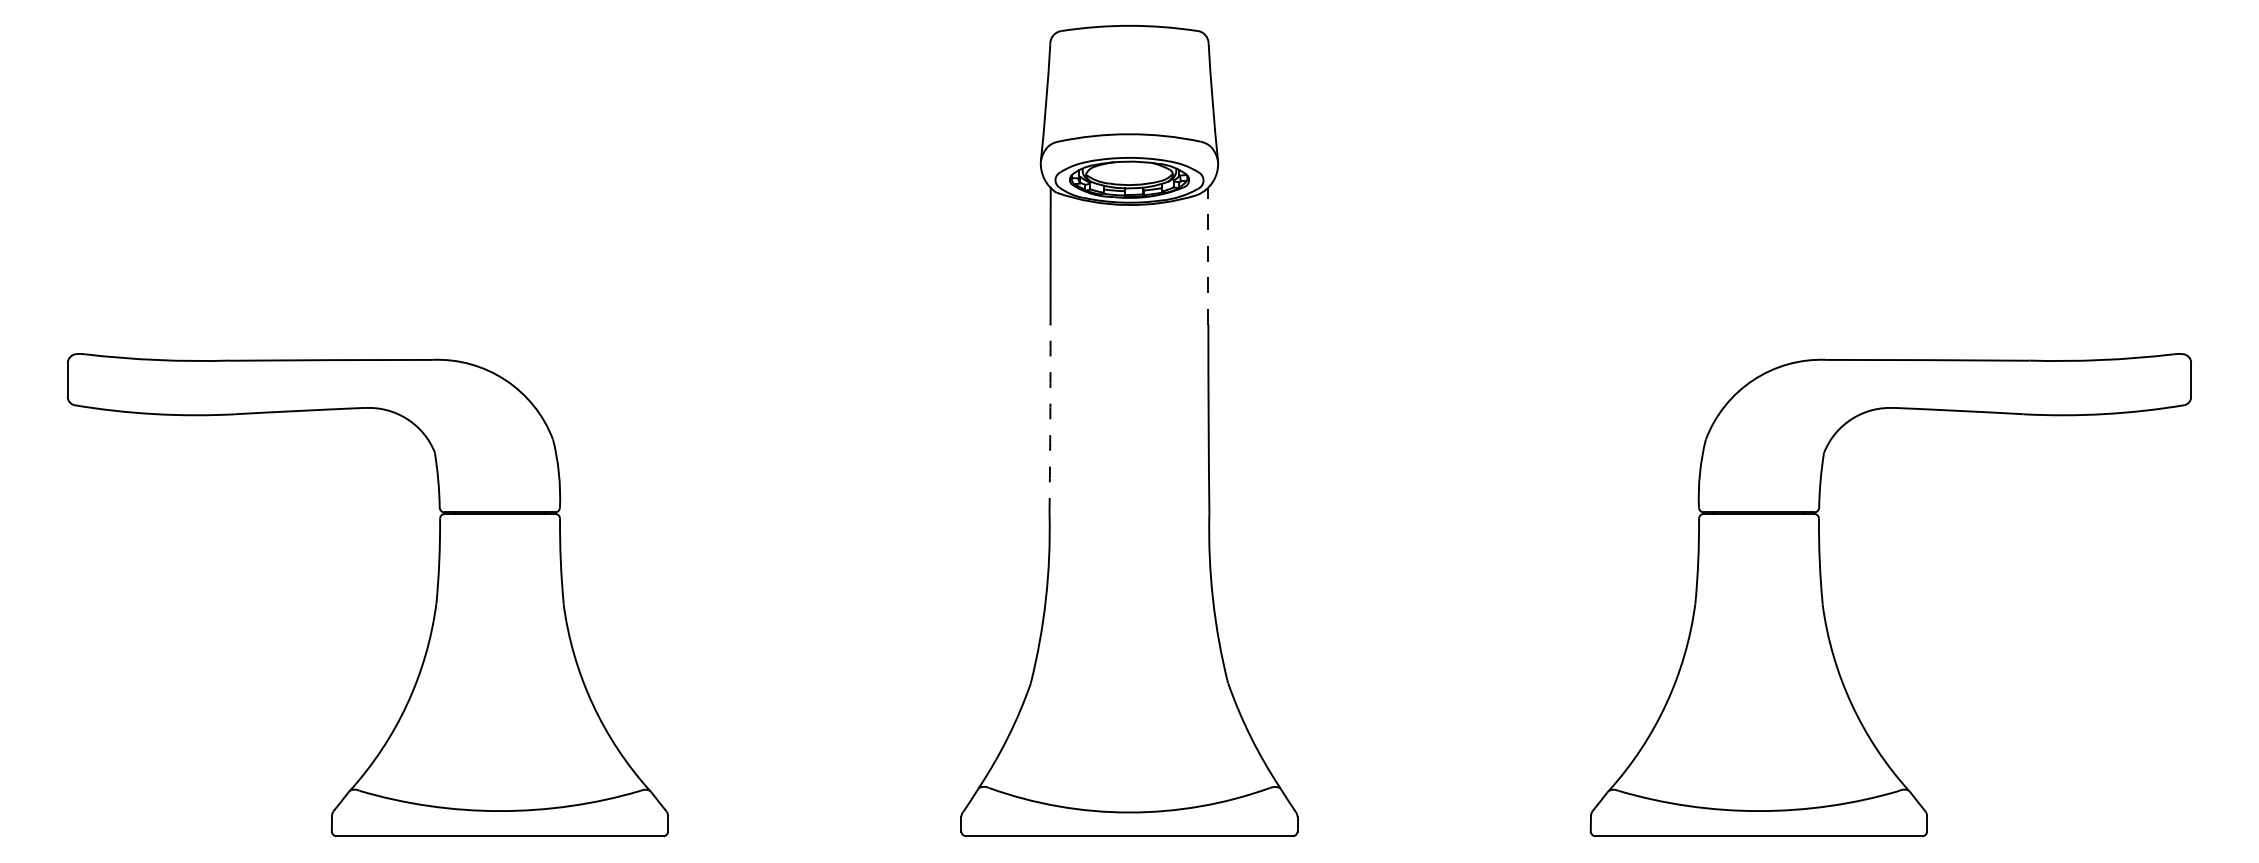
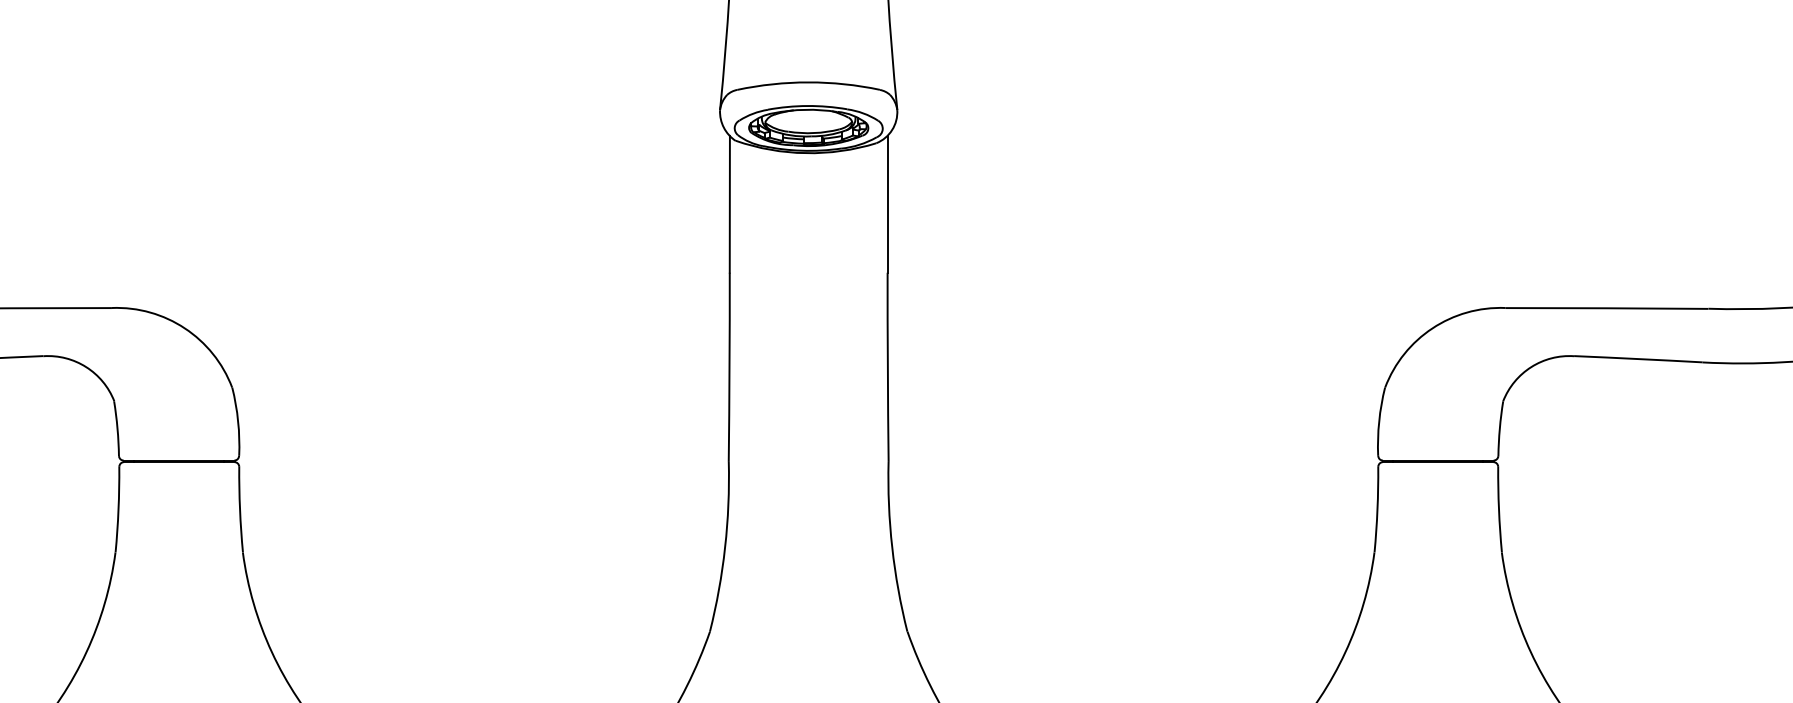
line: (1208, 255) -> (887, 203), dashed -> solid
arc: (1050, 419) -> (729, 367), dashed -> solid

